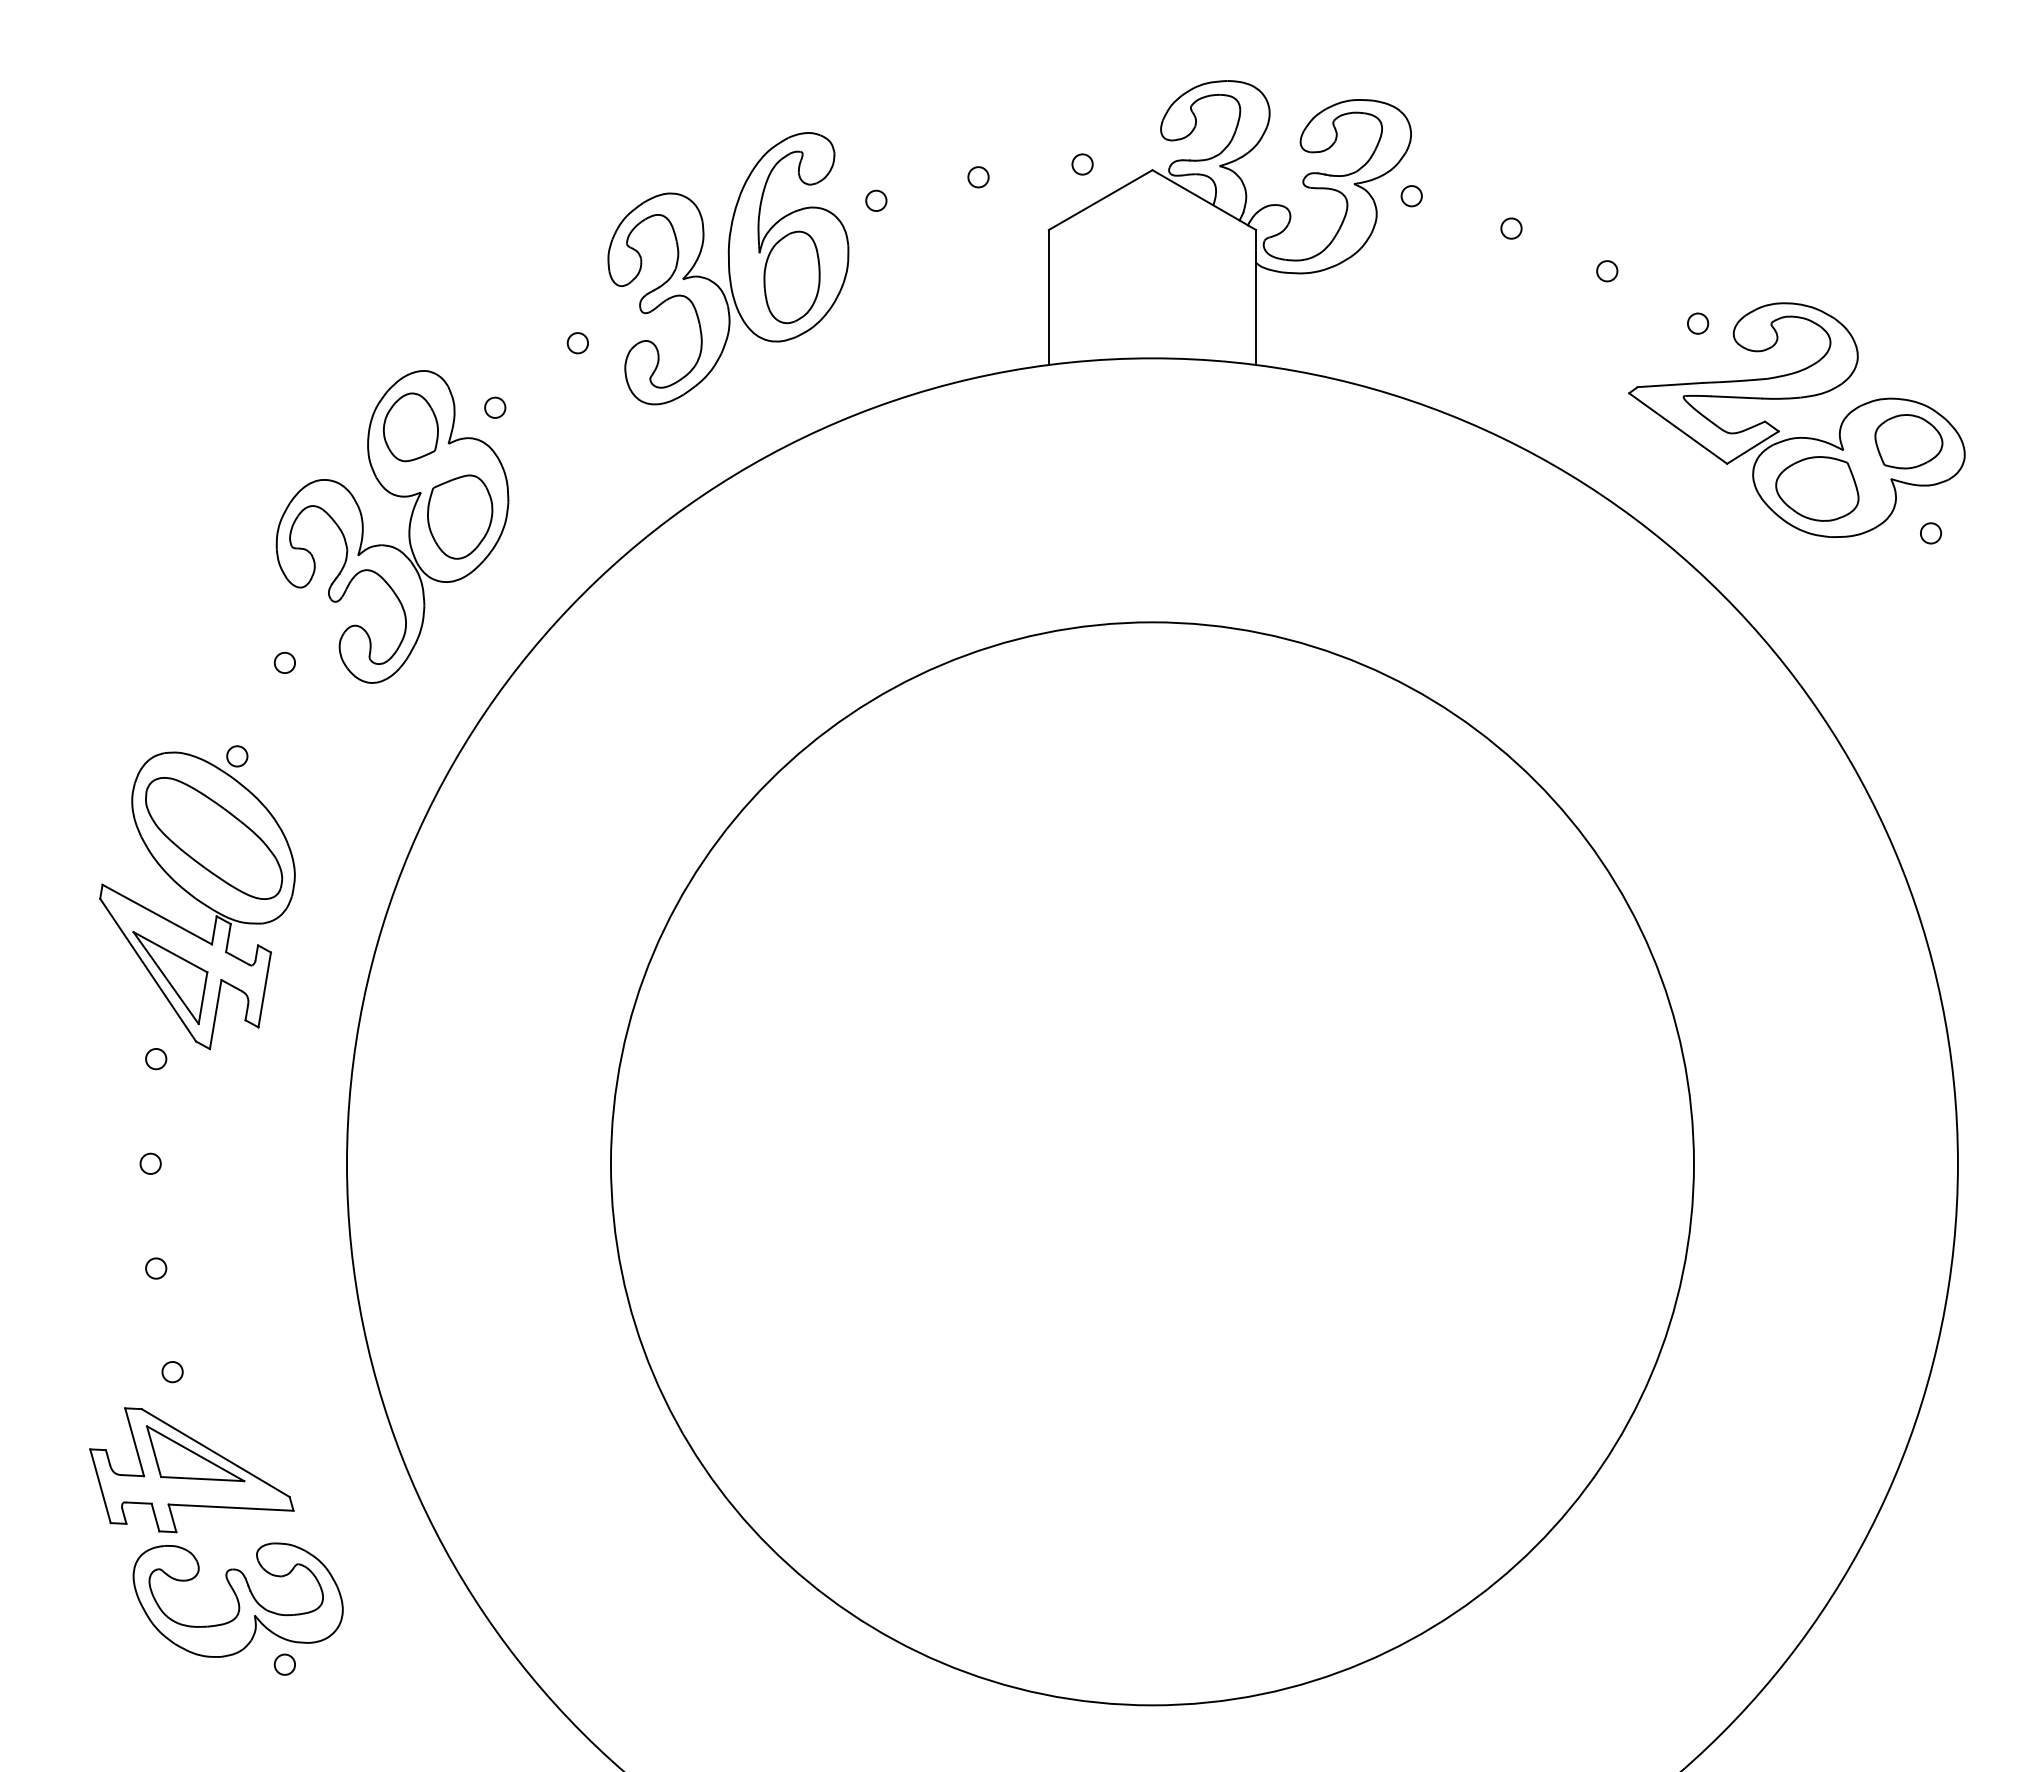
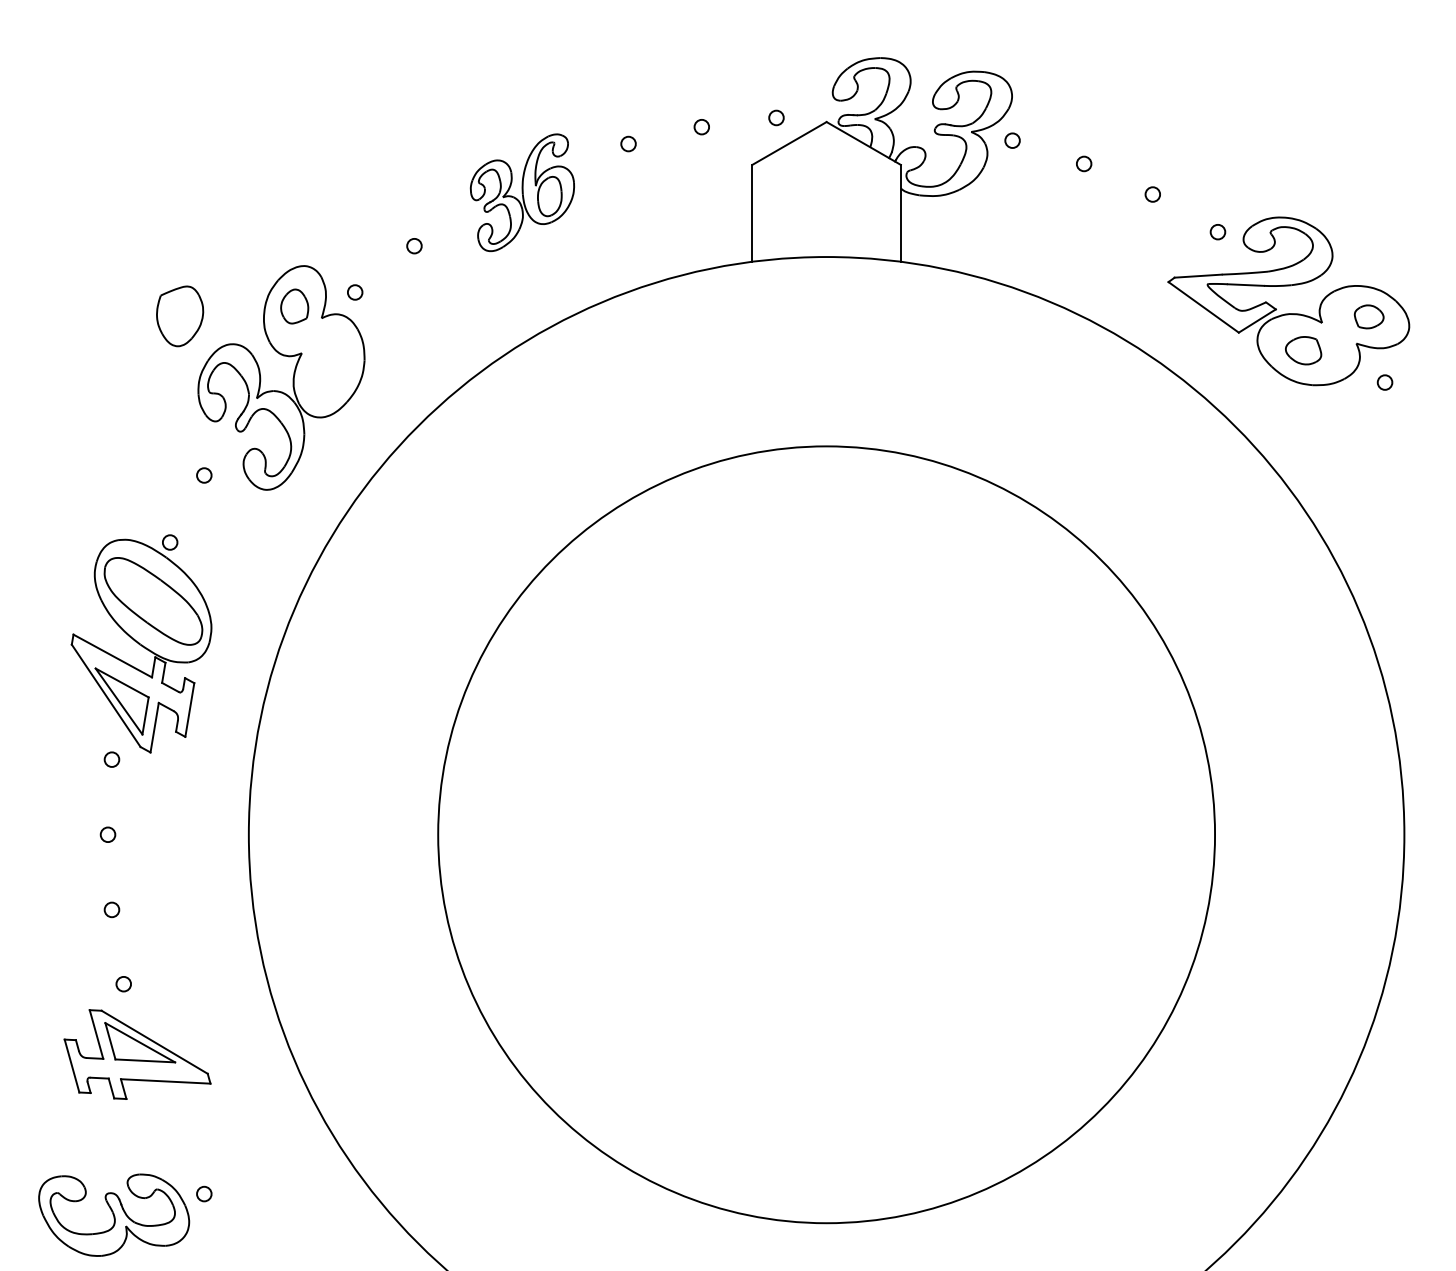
part: (728, 268) -> (522, 192), size x0.6
part: (410, 427) -> (294, 306), size x0.7
part: (1908, 441) -> (1368, 316), size x0.6
part: (1817, 488) -> (1303, 350), size x0.6
part: (460, 516) -> (180, 315), moved
part: (237, 1599) -> (113, 1214), moved

